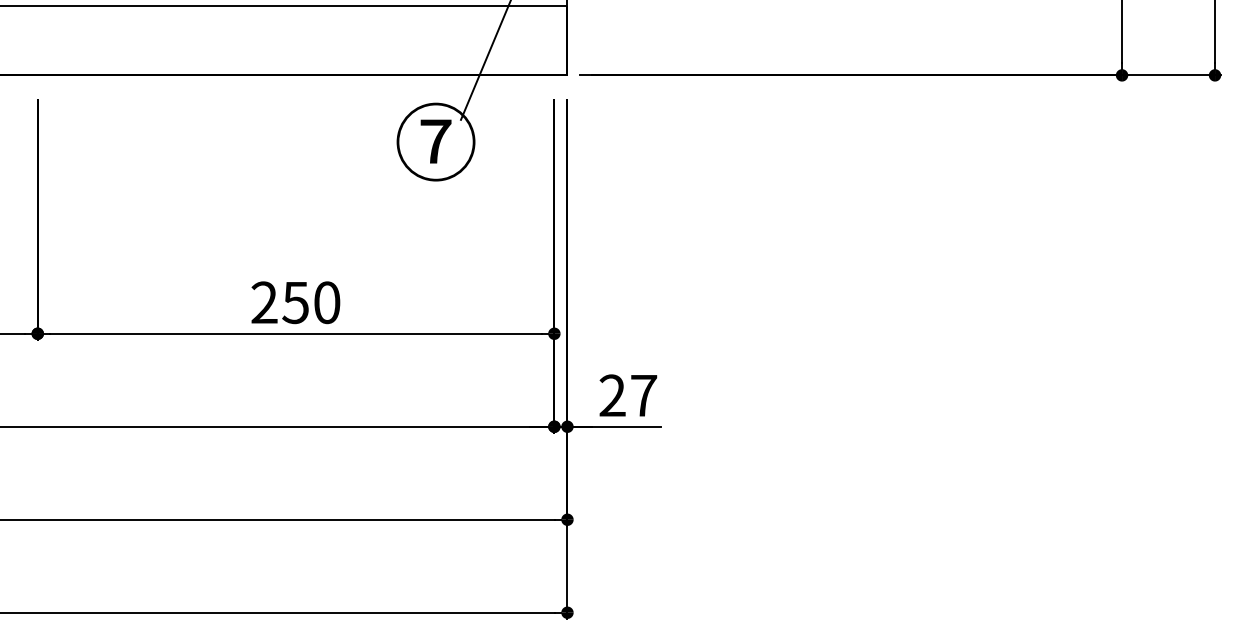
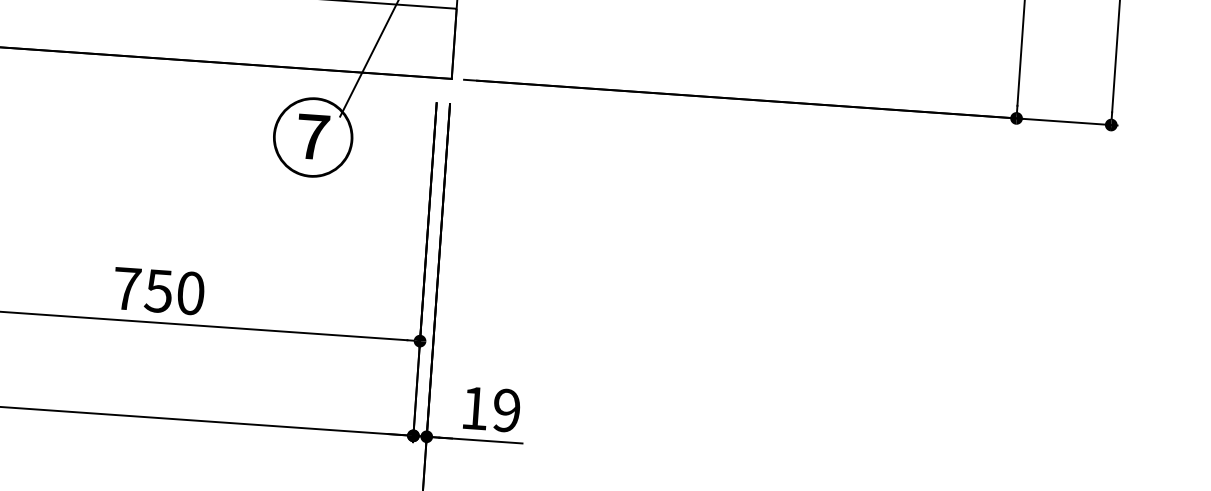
text: (264, 302) -> (127, 288), 250 -> 750
text: (628, 395) -> (491, 409), 27 -> 19

